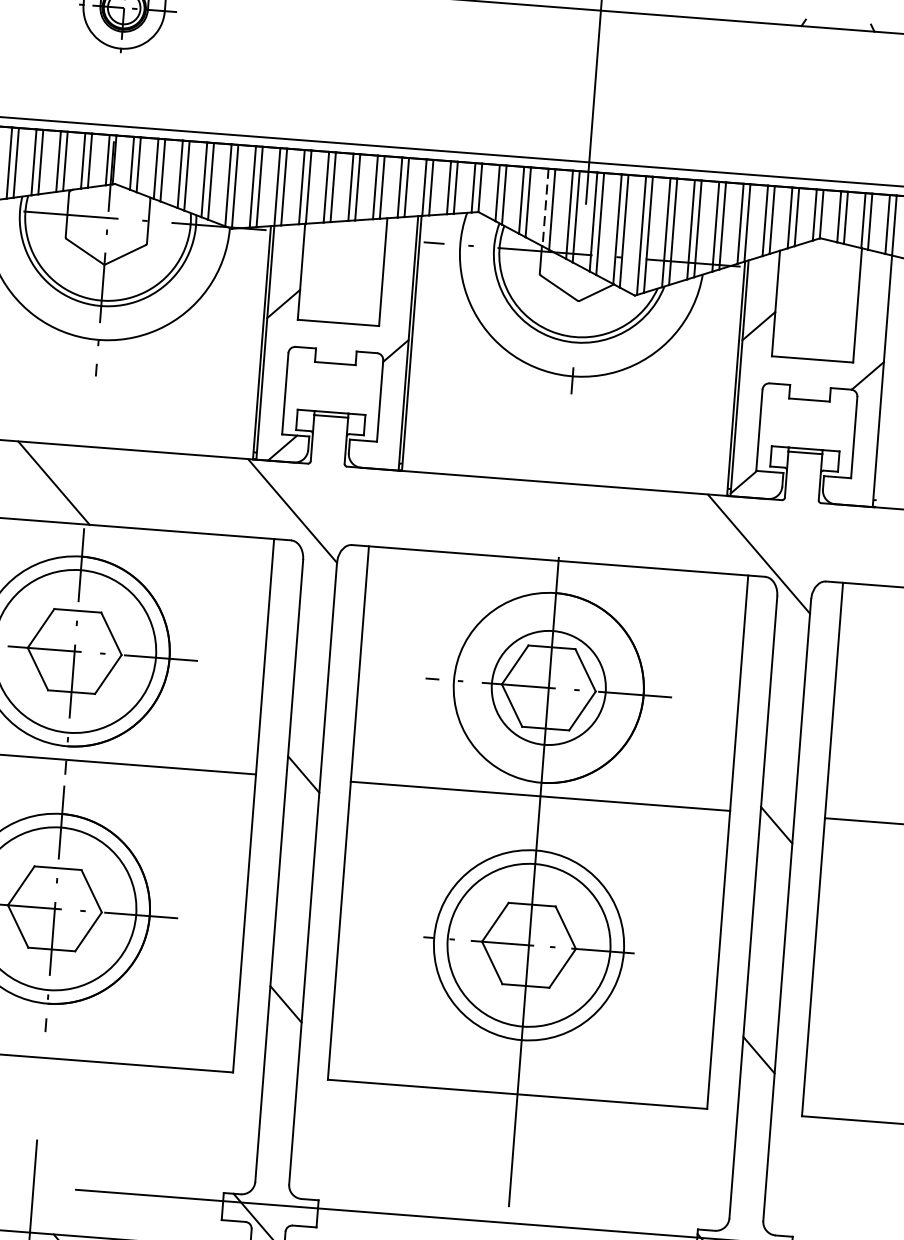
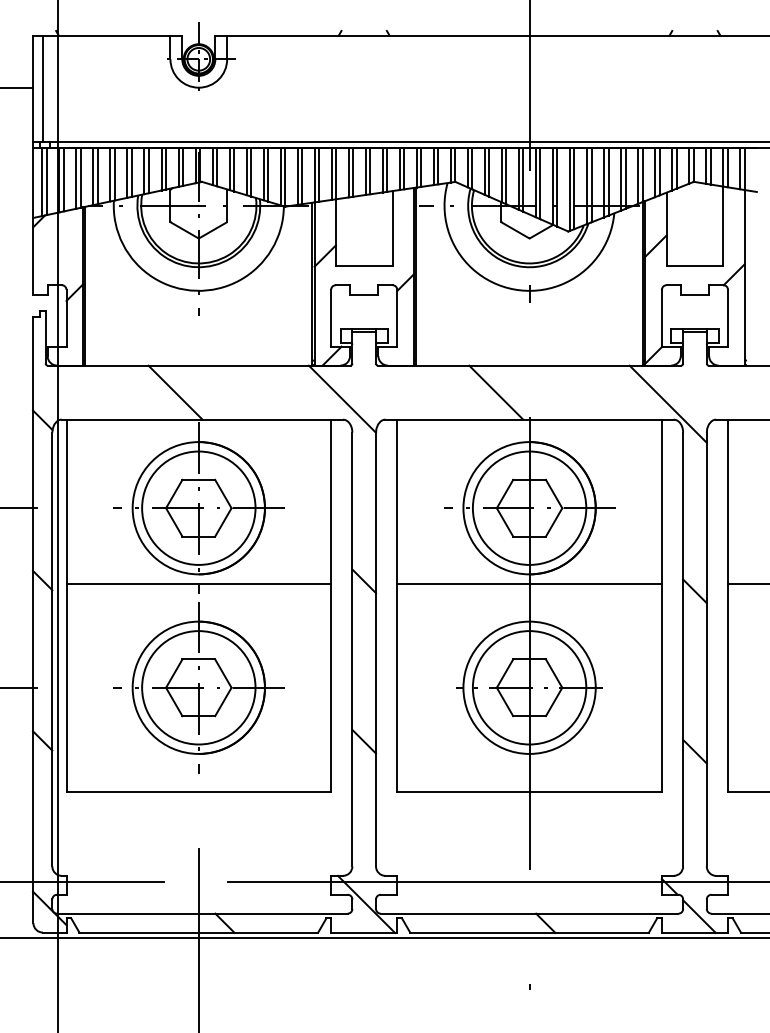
line: (545, 207) -> (501, 175), dashed -> solid
line: (514, 518) -> (496, 392), added
circle: (548, 686) -> (529, 507), size x1.43

